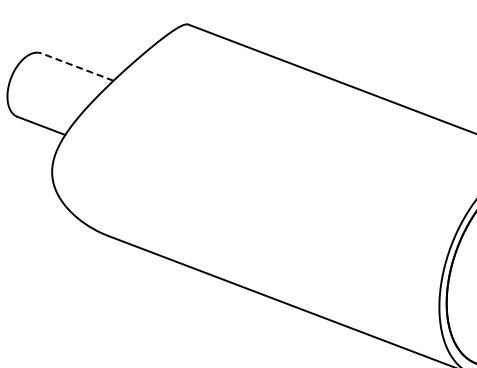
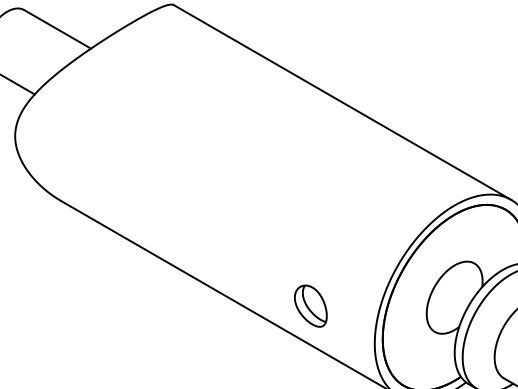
line: (77, 67) -> (57, 29), dashed -> solid
part: (371, 299) -> (310, 305), added

